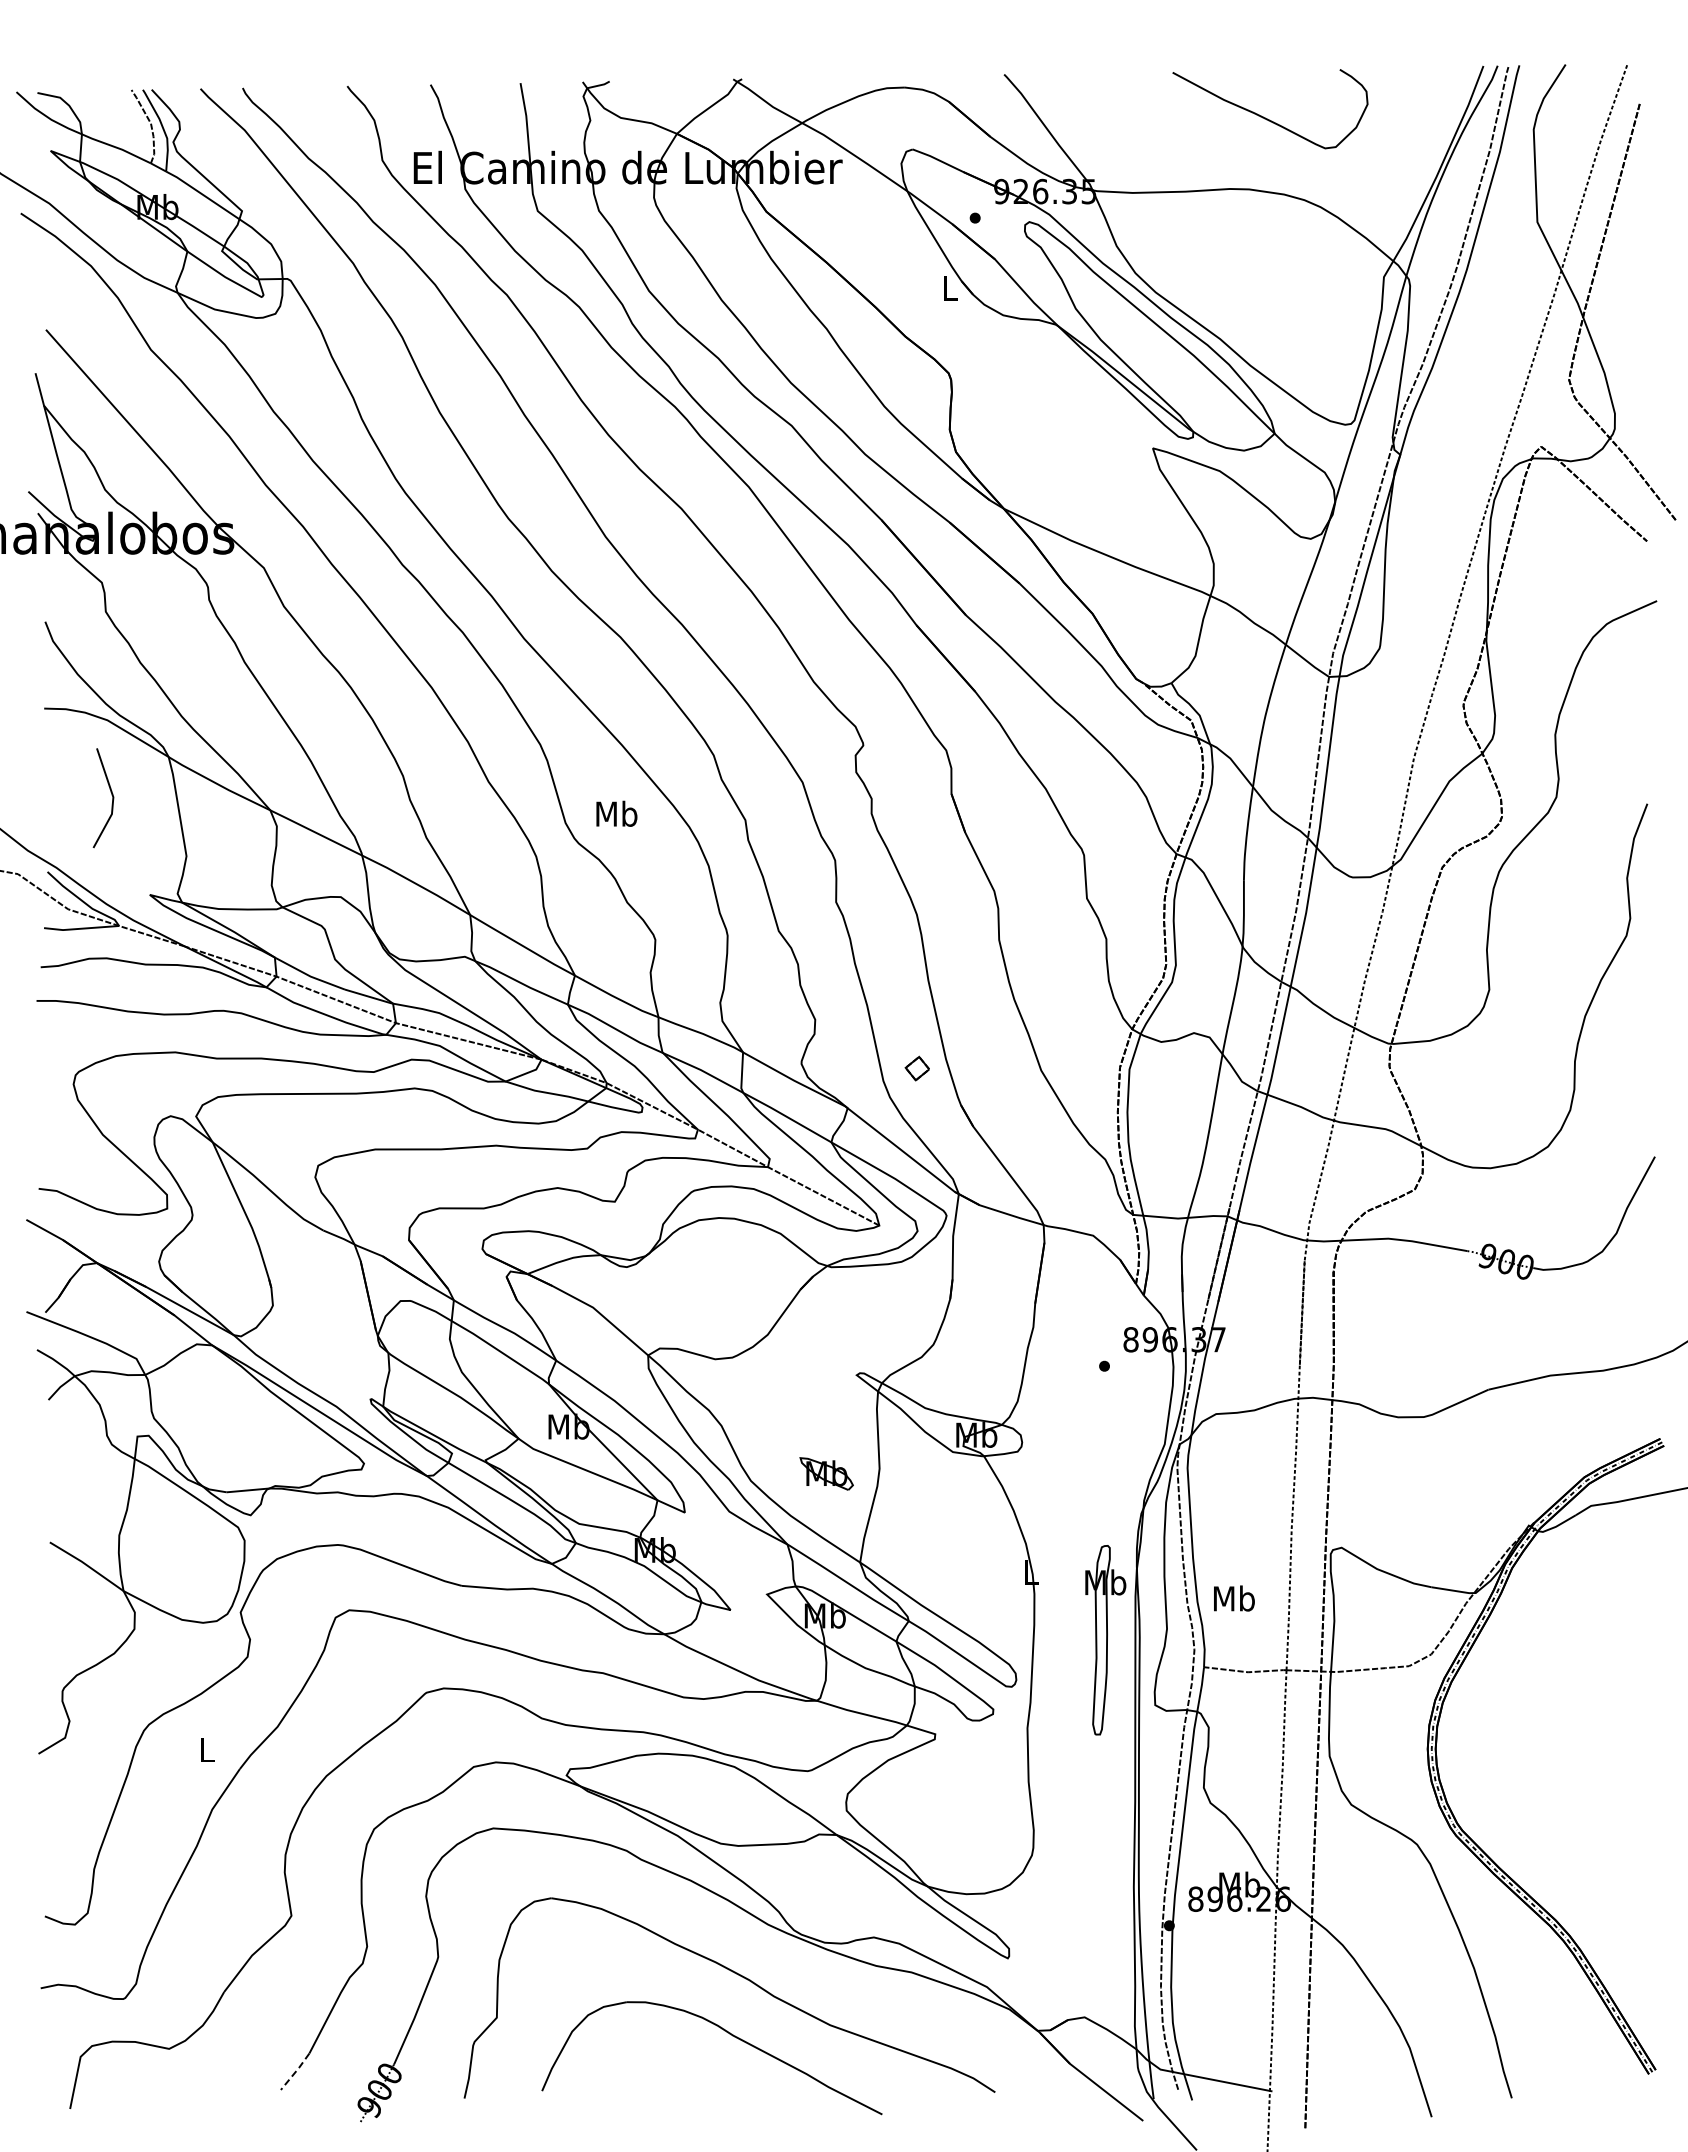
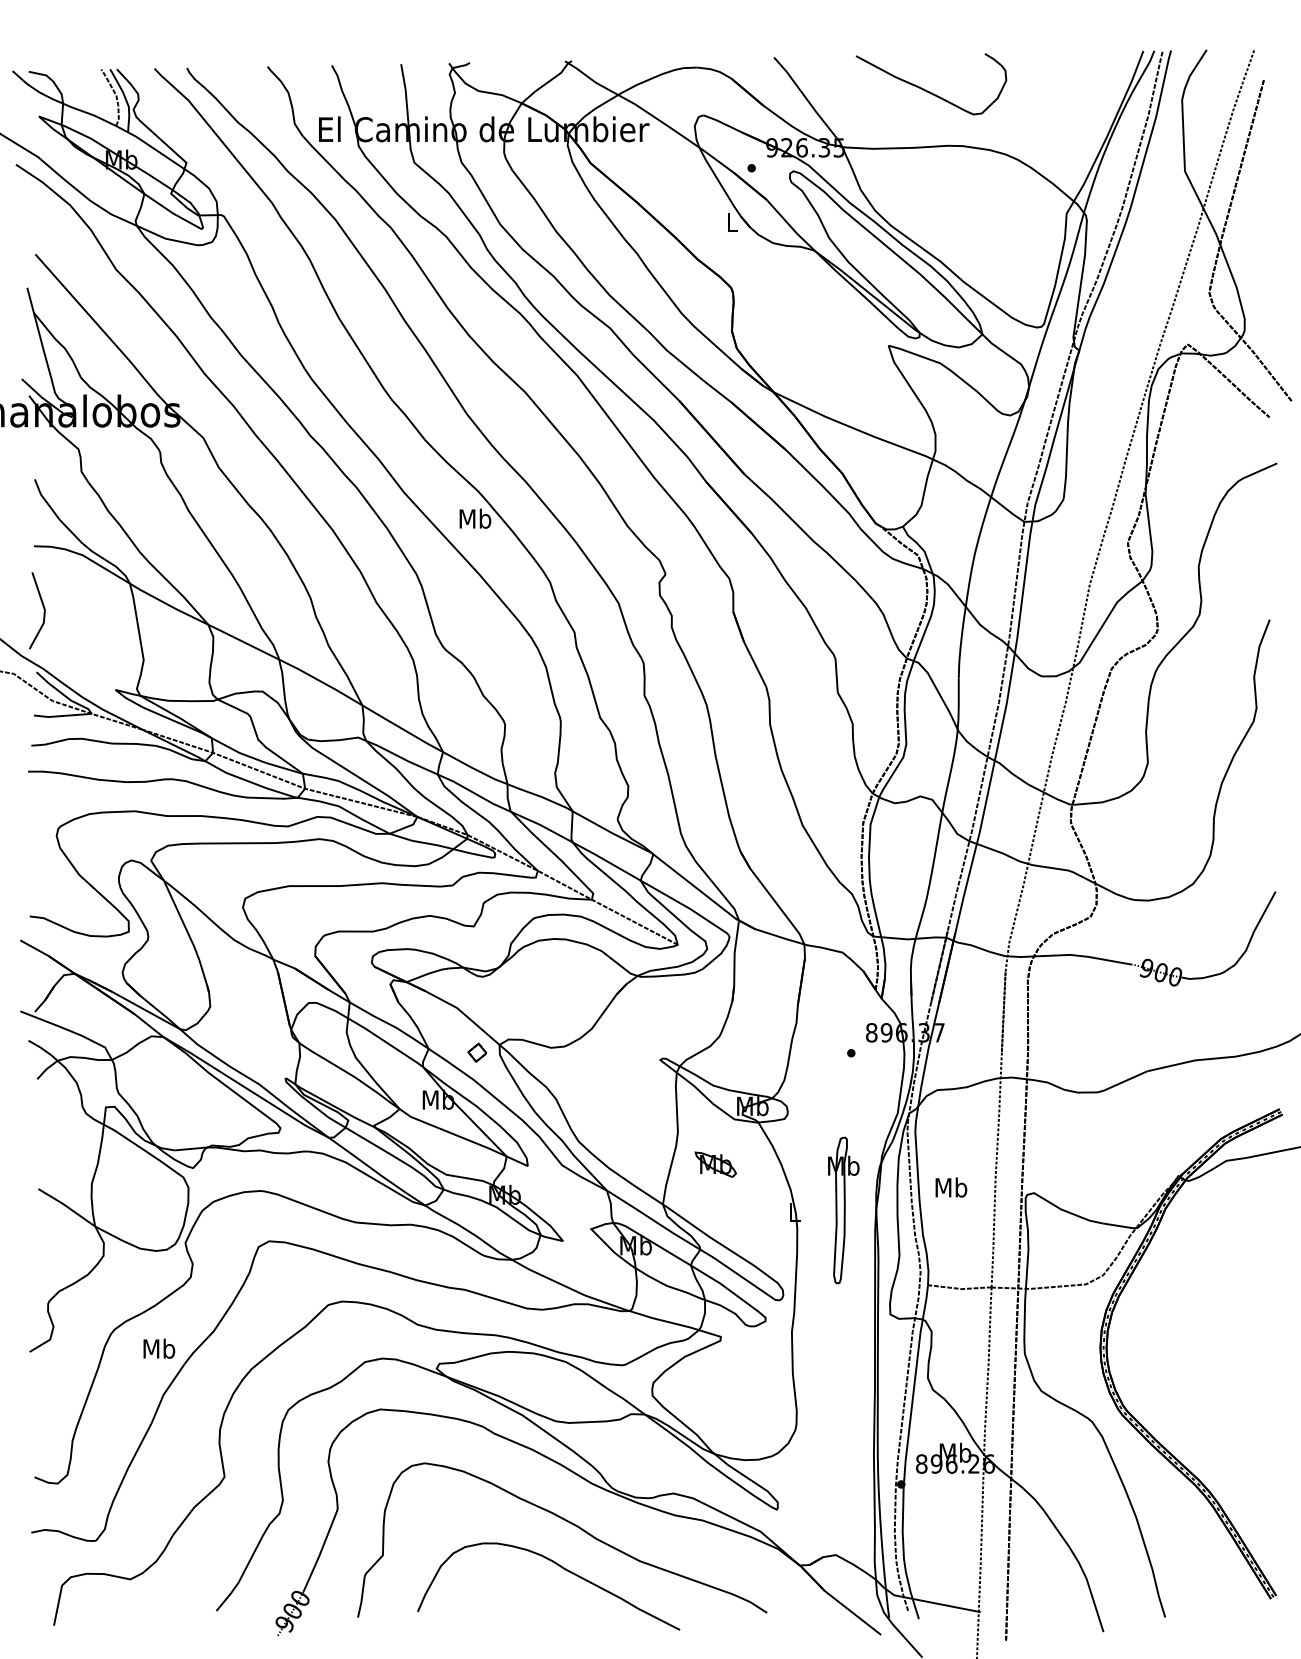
curve: (1265, 117) -> (927, 90), moved
line: (111, 795) -> (43, 608), moved
text: (616, 813) -> (475, 518), moved
part: (916, 1068) -> (476, 1052), moved
part: (826, 1473) -> (715, 1164), moved
text: (1234, 1598) -> (951, 1187), moved
part: (1105, 1640) -> (843, 1210), moved
text: (206, 1749) -> (159, 1348), L -> Mb
line: (295, 2071) -> (227, 1596), dashed -> solid

